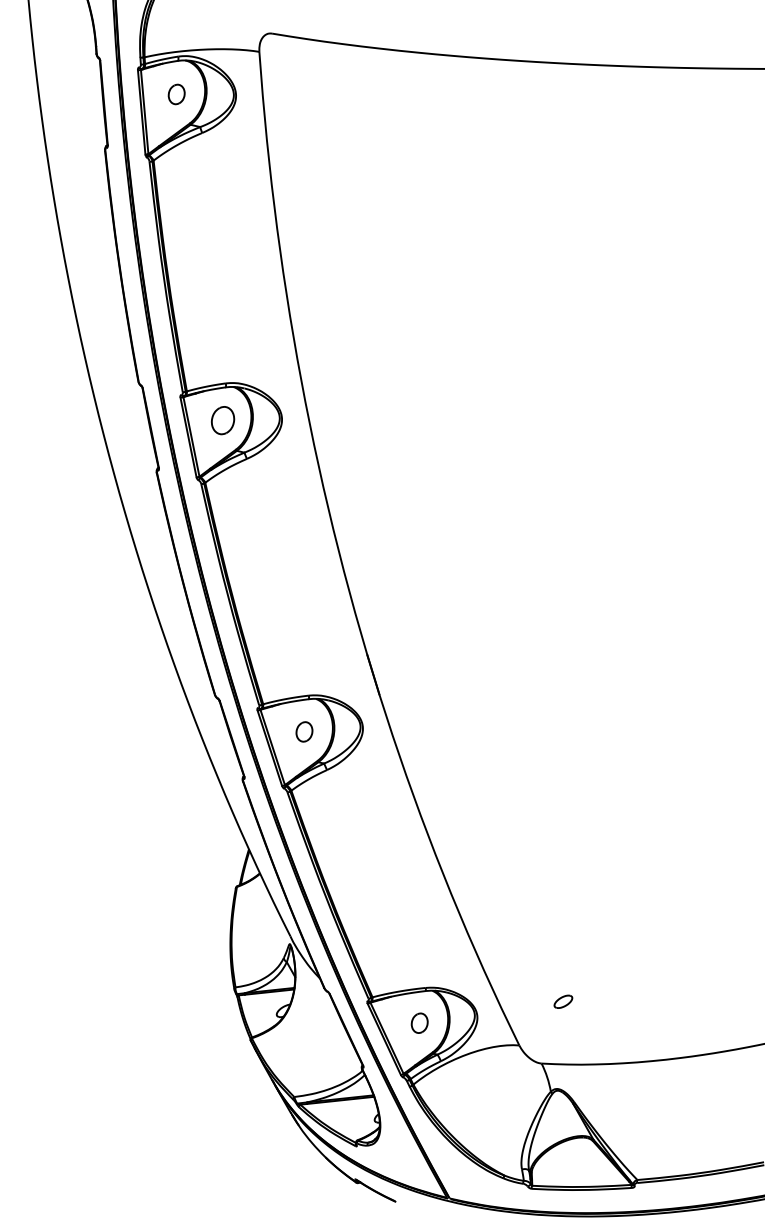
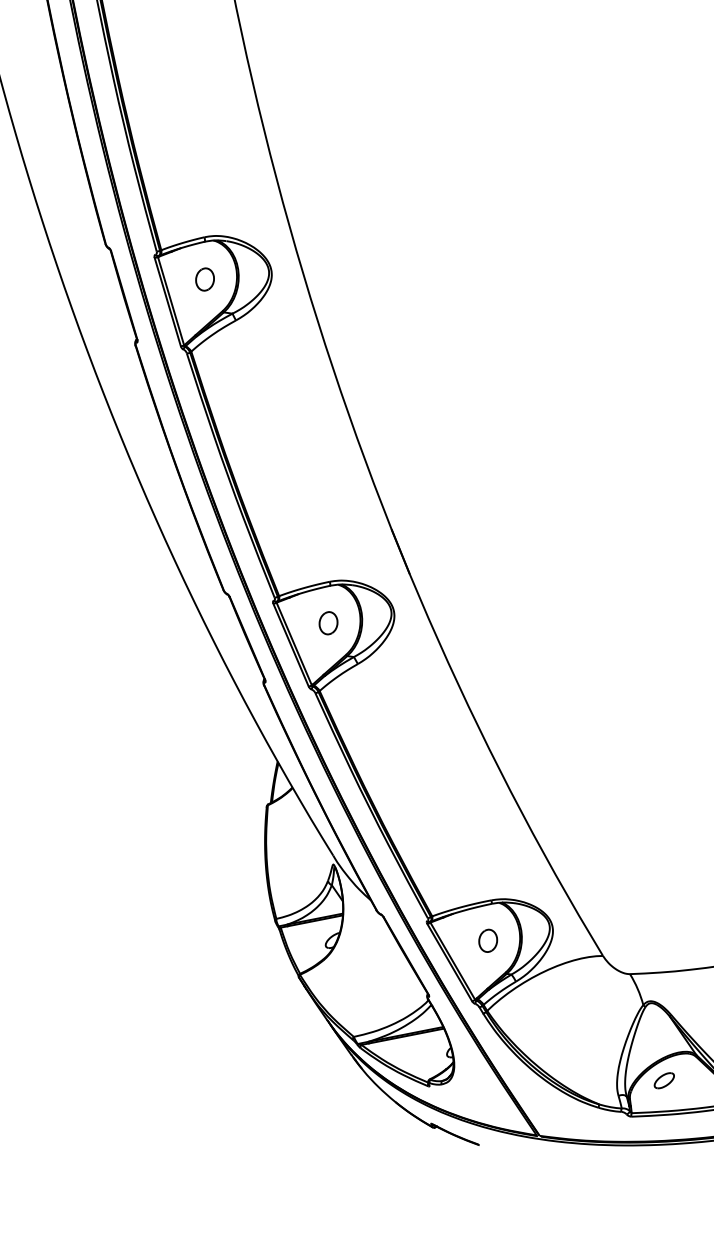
part: (222, 420) -> (204, 279), size x0.71
part: (563, 1001) -> (664, 1080), moved

